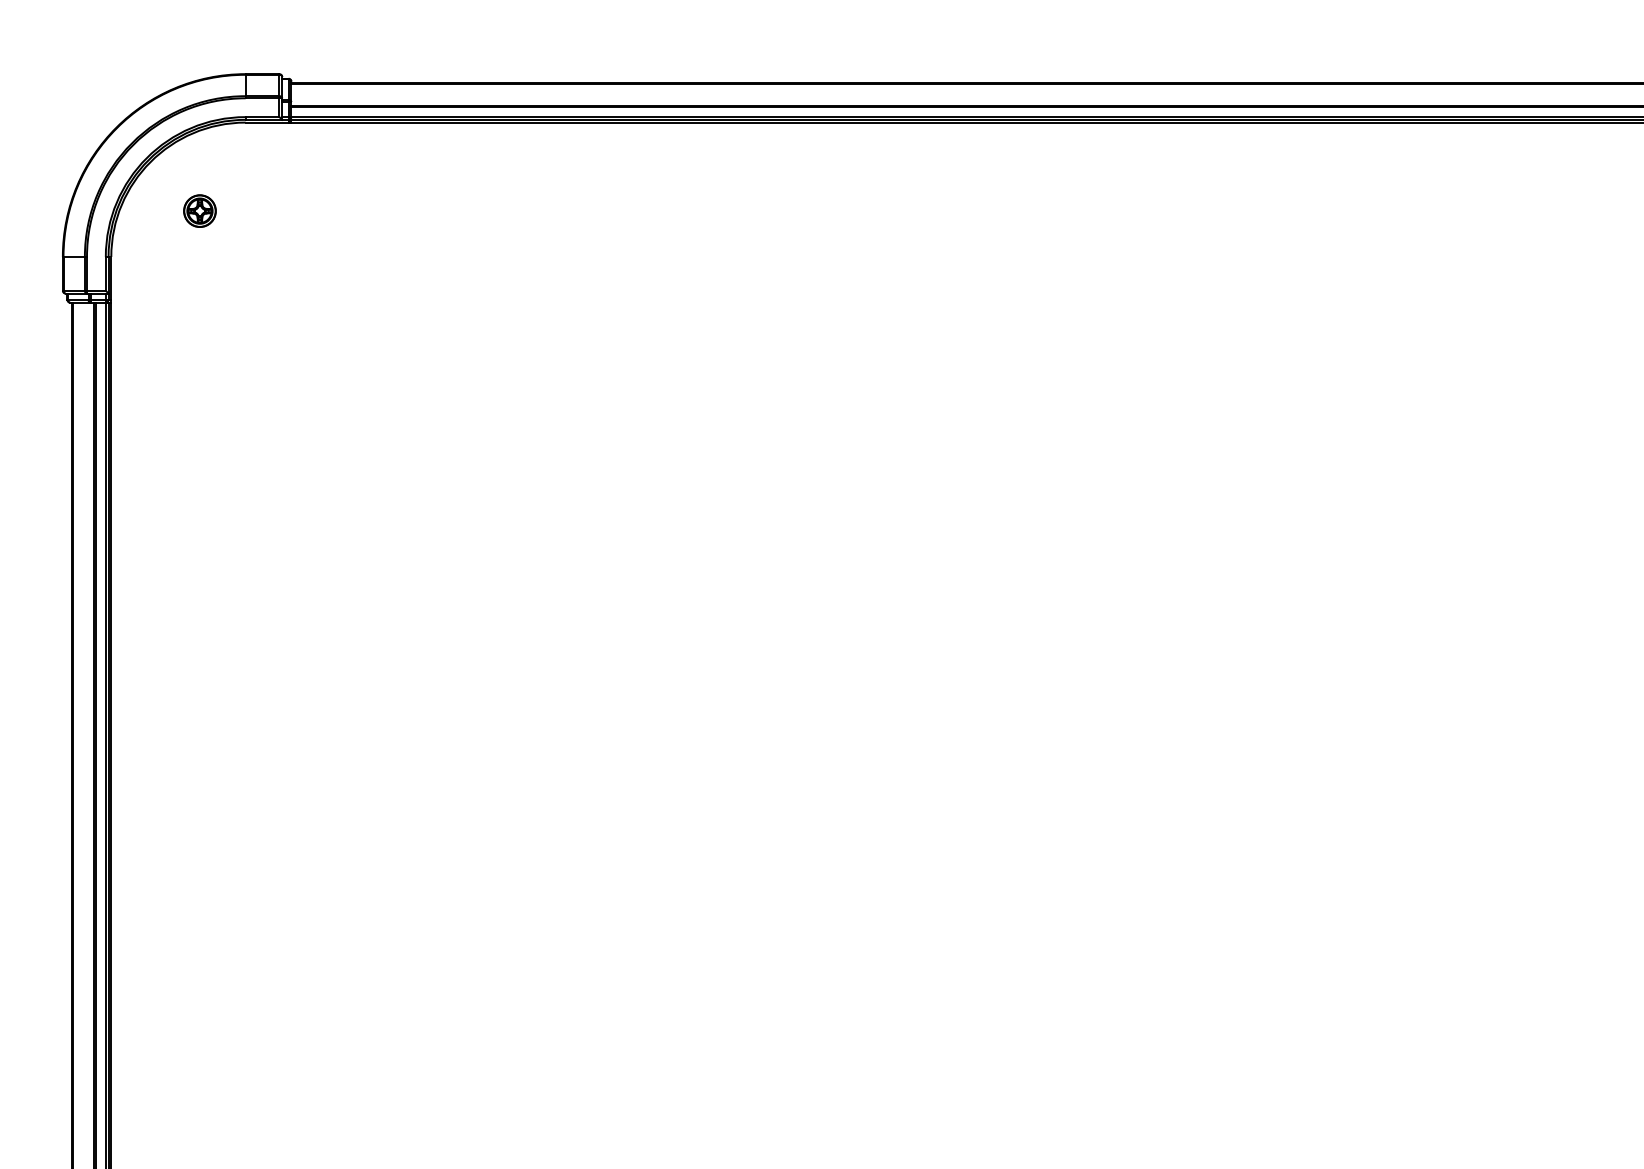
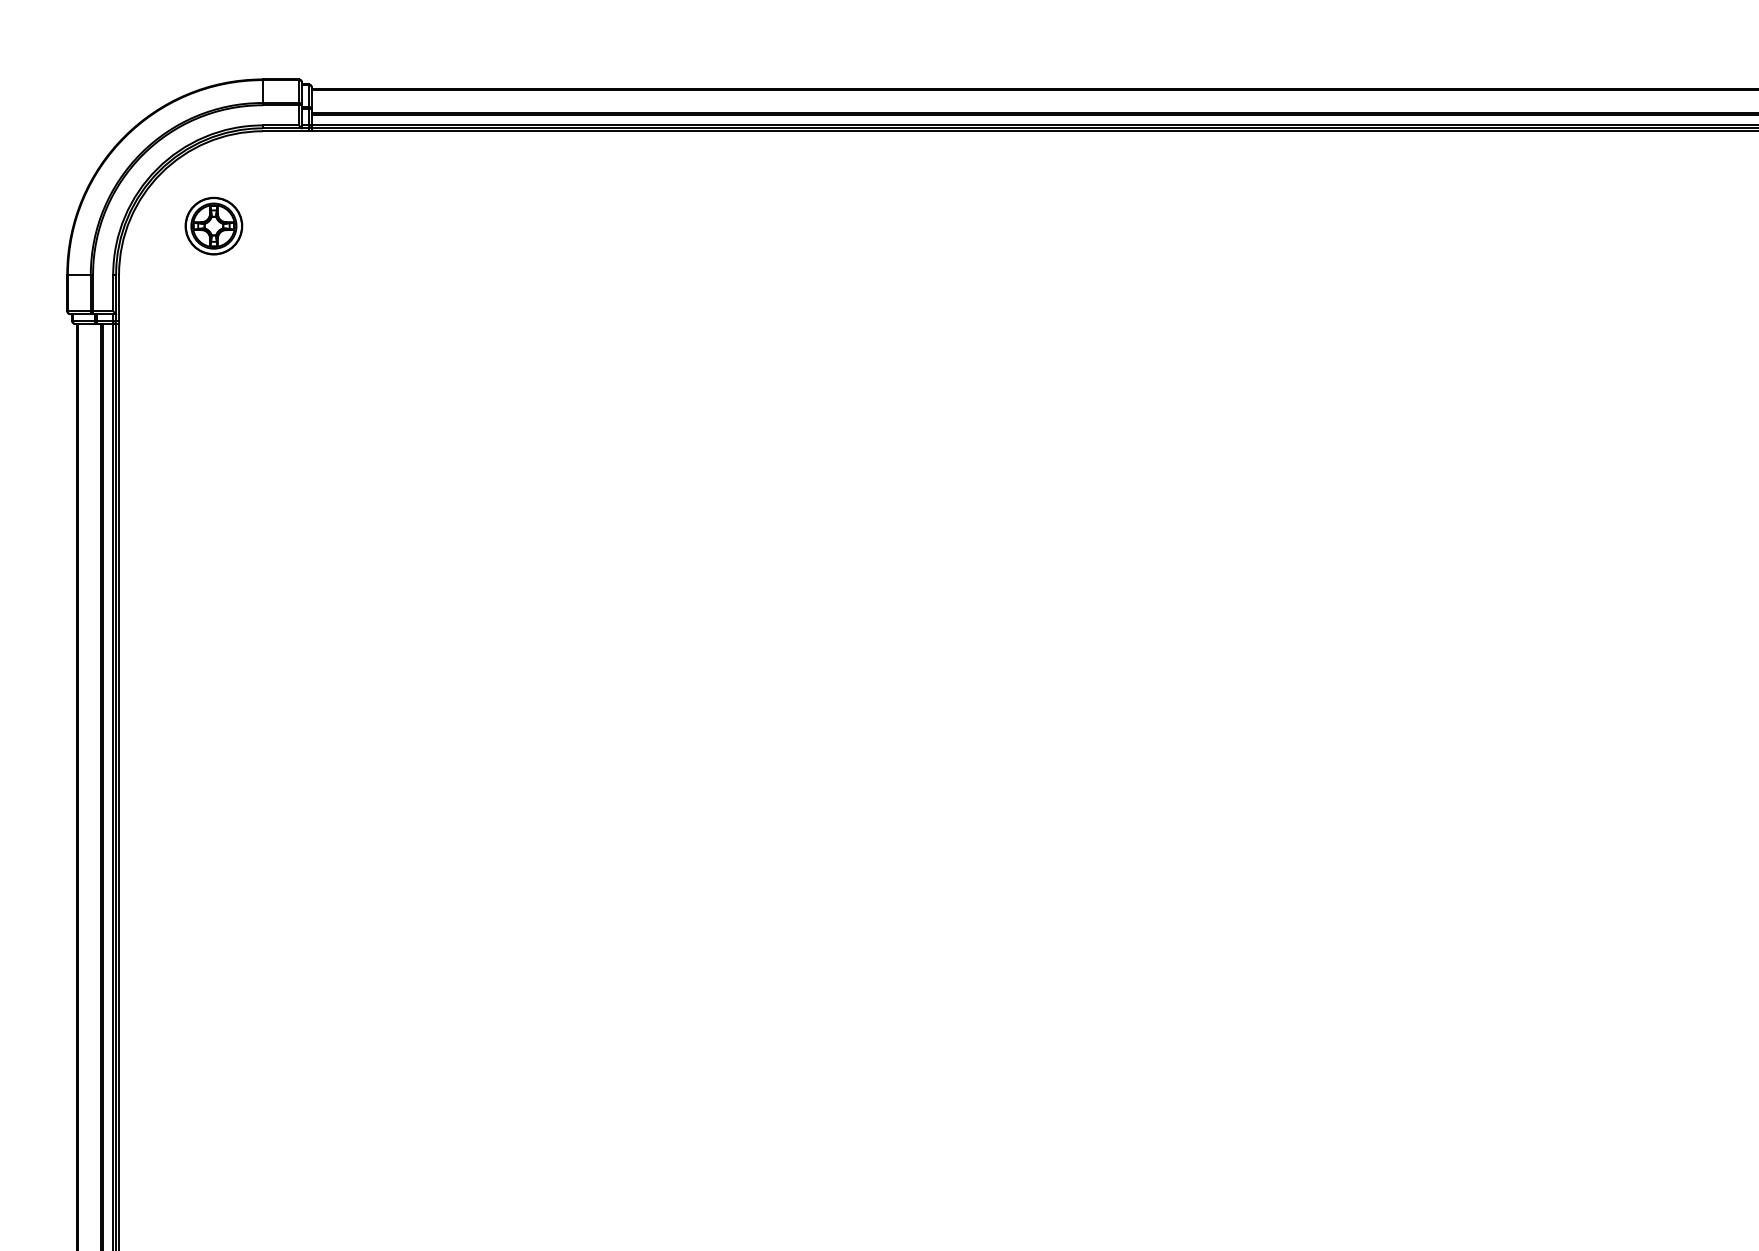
part: (199, 210) -> (213, 225), size x1.67

